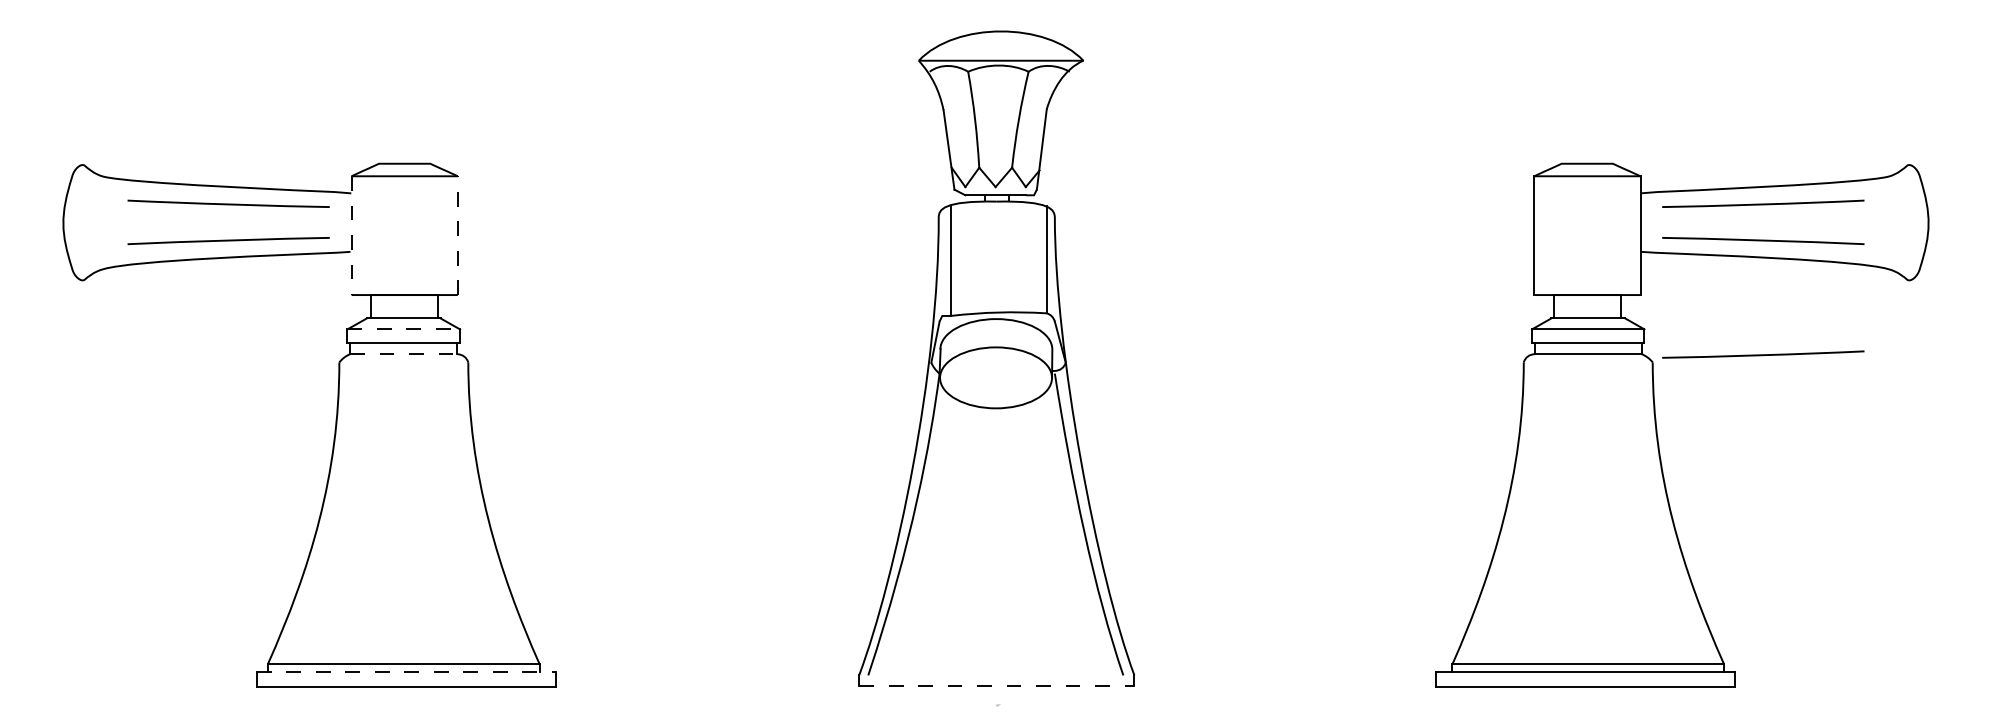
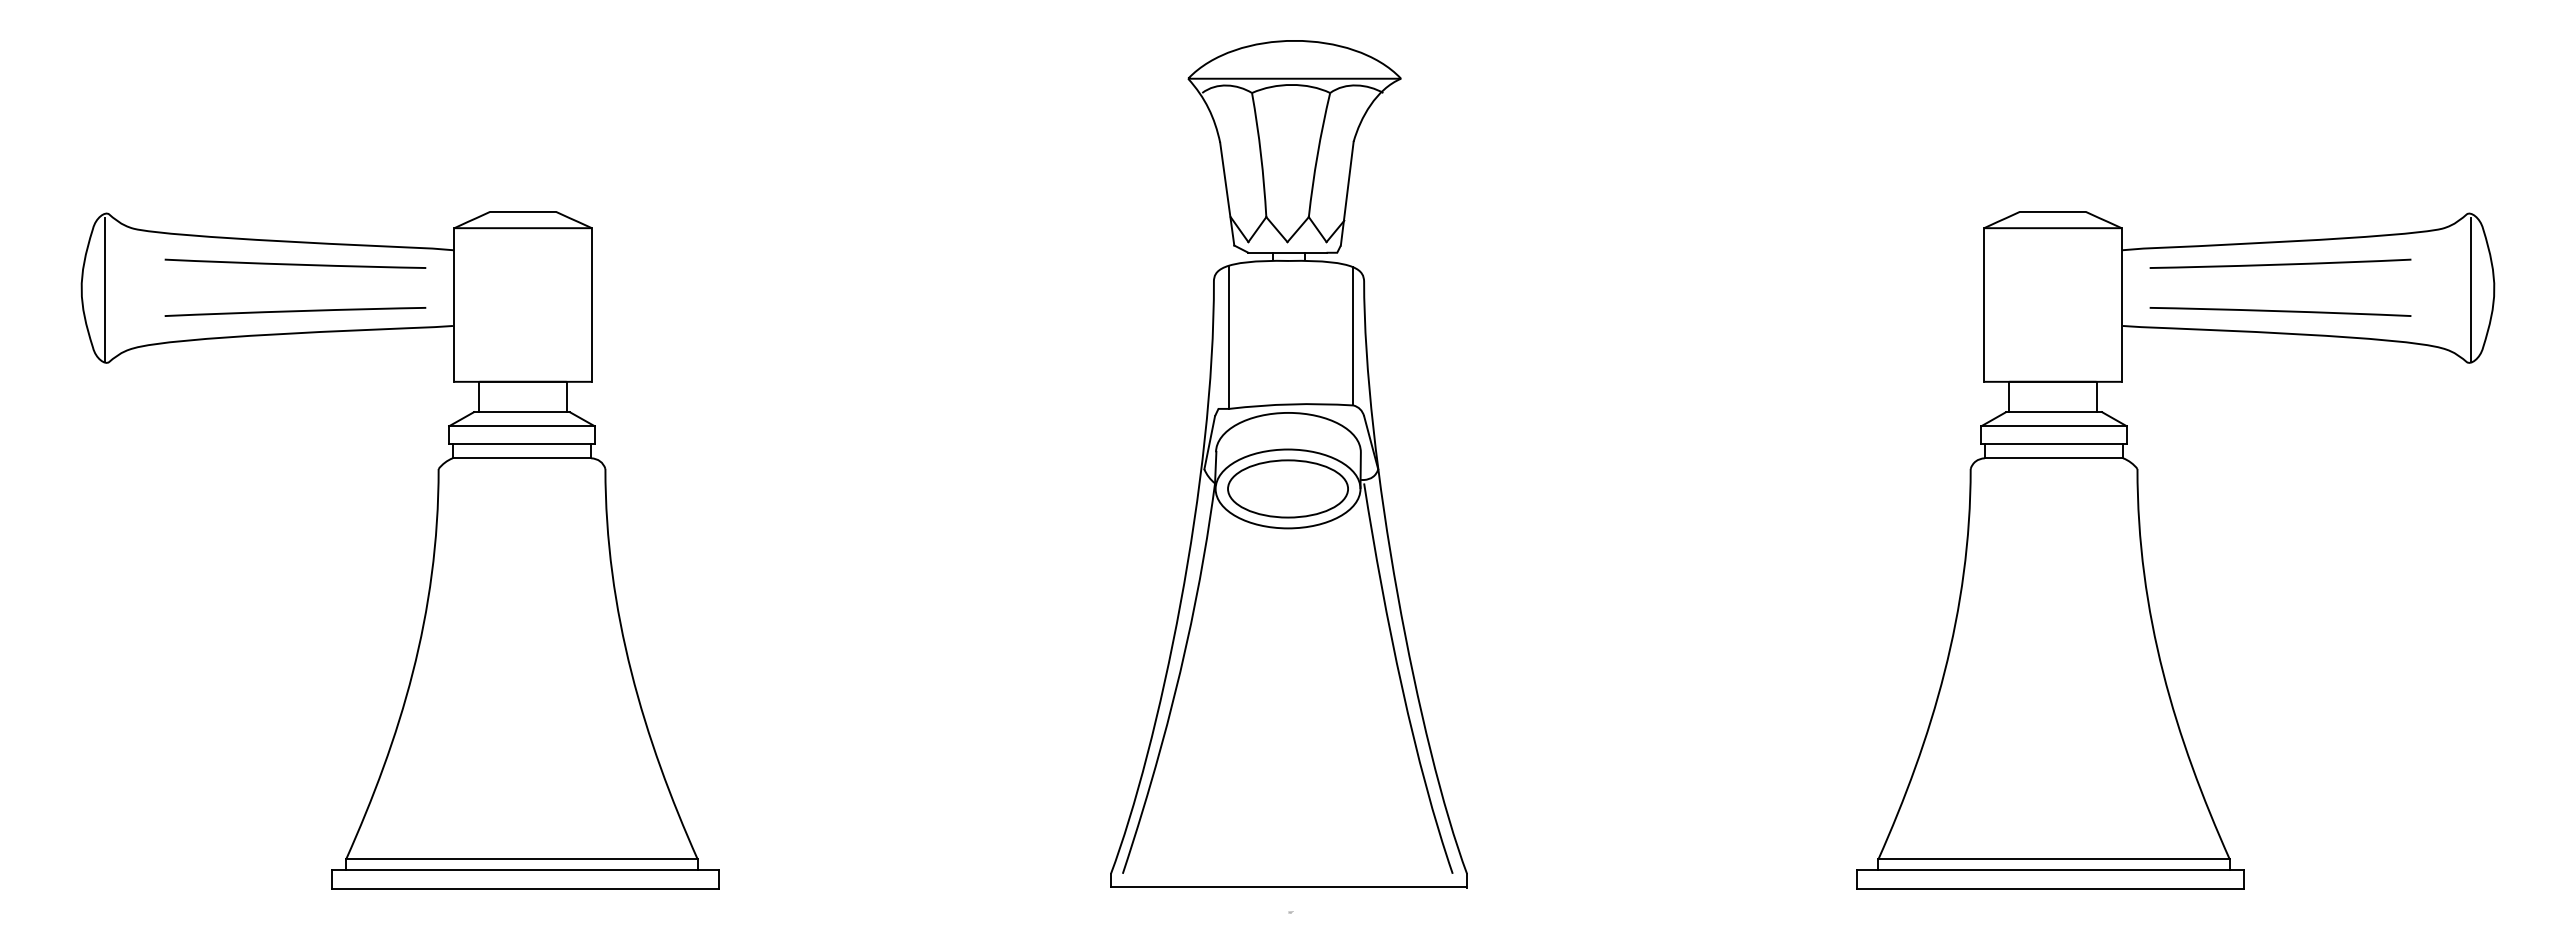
line: (81, 223) -> (105, 289), added
line: (1910, 223) -> (2470, 289), added
line: (351, 236) -> (454, 305), dashed -> solid
line: (457, 236) -> (591, 305), dashed -> solid
line: (403, 329) -> (521, 426), dashed -> solid
line: (404, 354) -> (522, 458), dashed -> solid
line: (1763, 354) -> (2280, 458), removed
part: (995, 377) -> (1287, 488), added
line: (406, 672) -> (525, 870), dashed -> solid
line: (996, 685) -> (1288, 887), dashed -> solid

